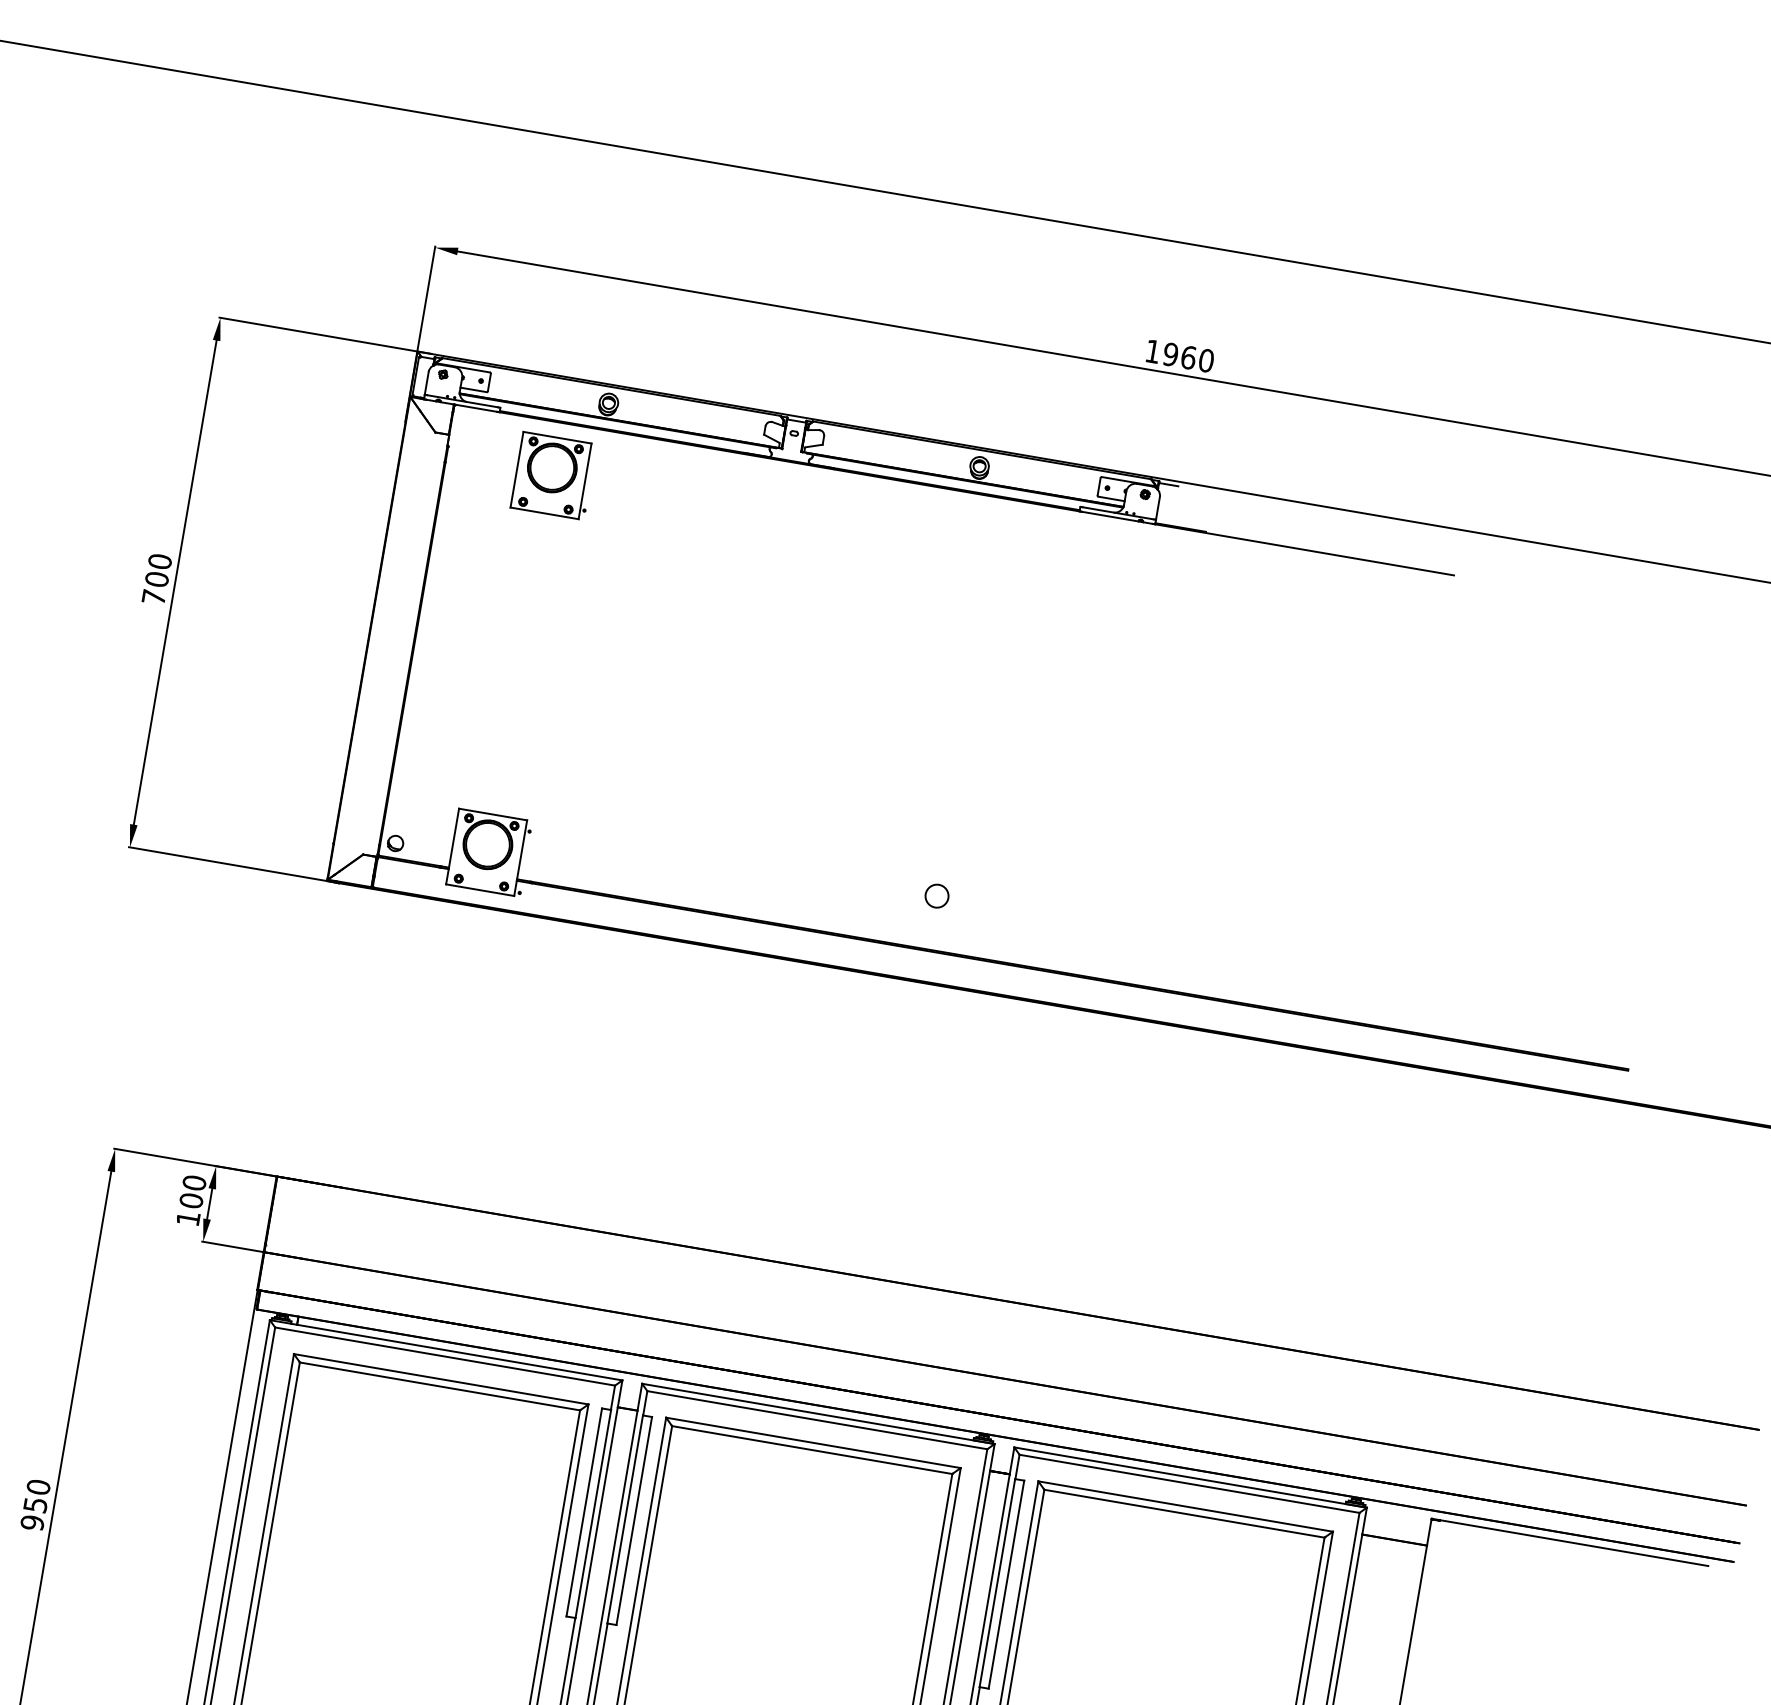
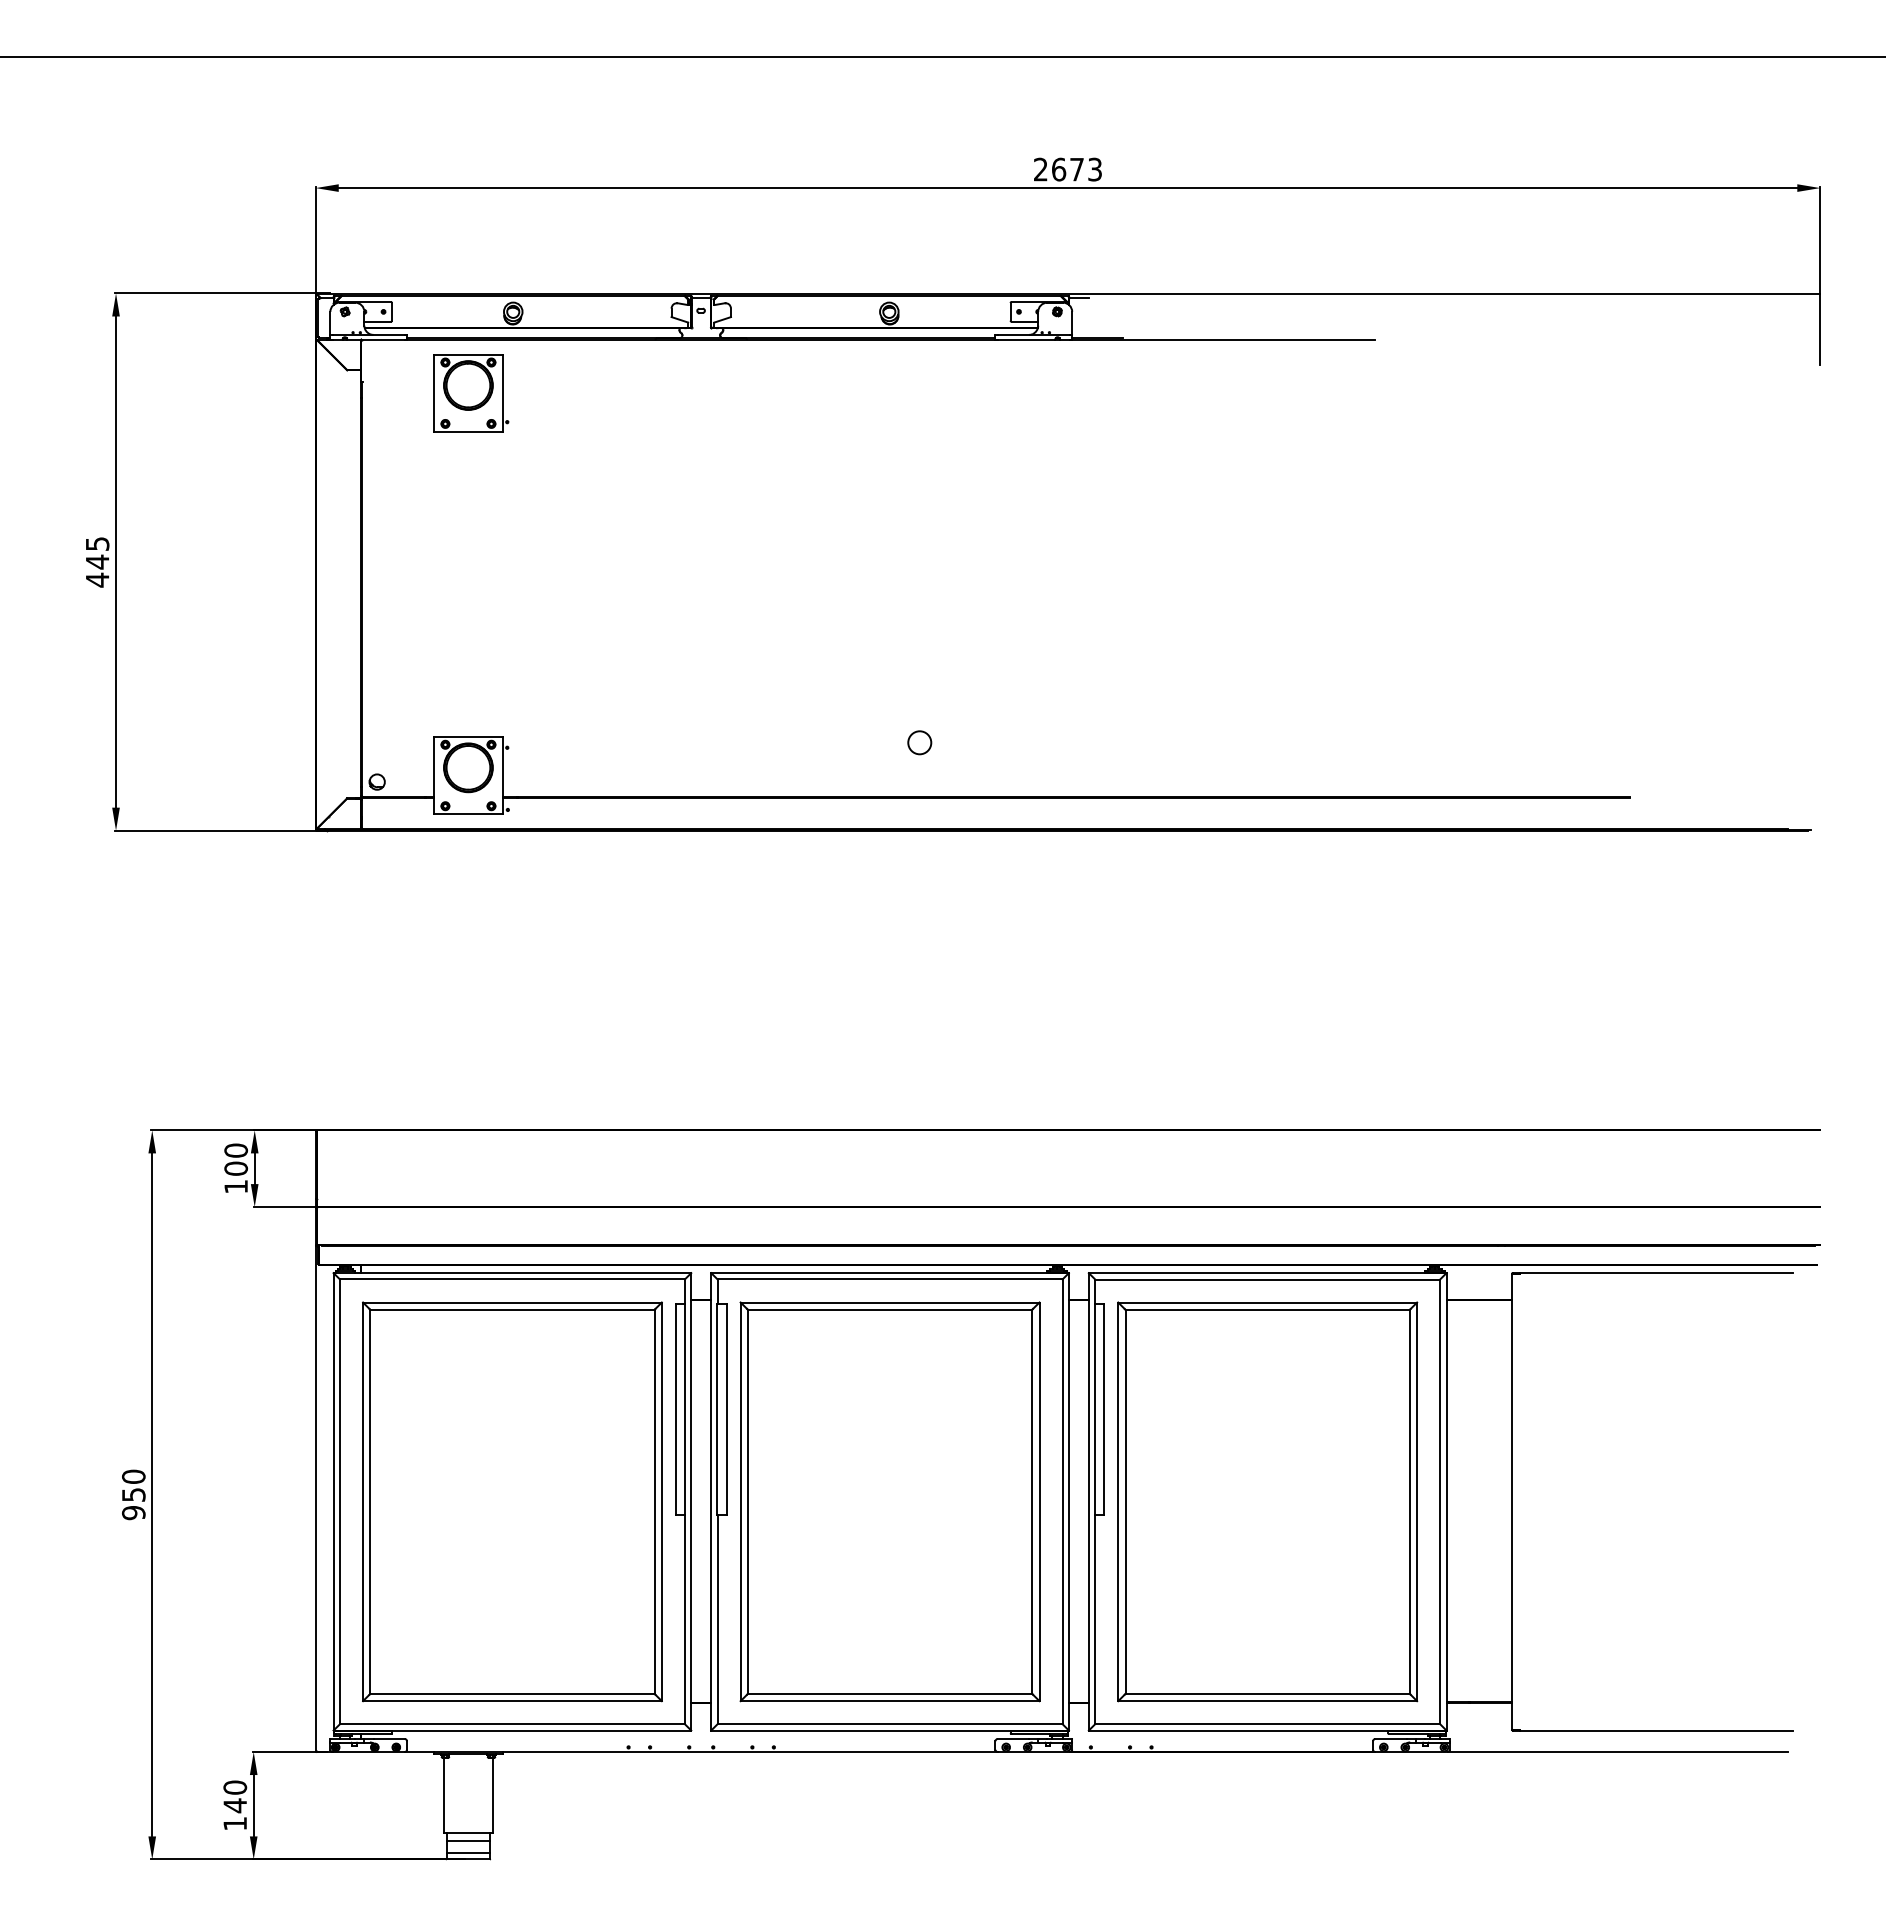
text: (1180, 356) -> (1068, 169), 1960 -> 2673
text: (157, 578) -> (97, 561), 700 -> 445

